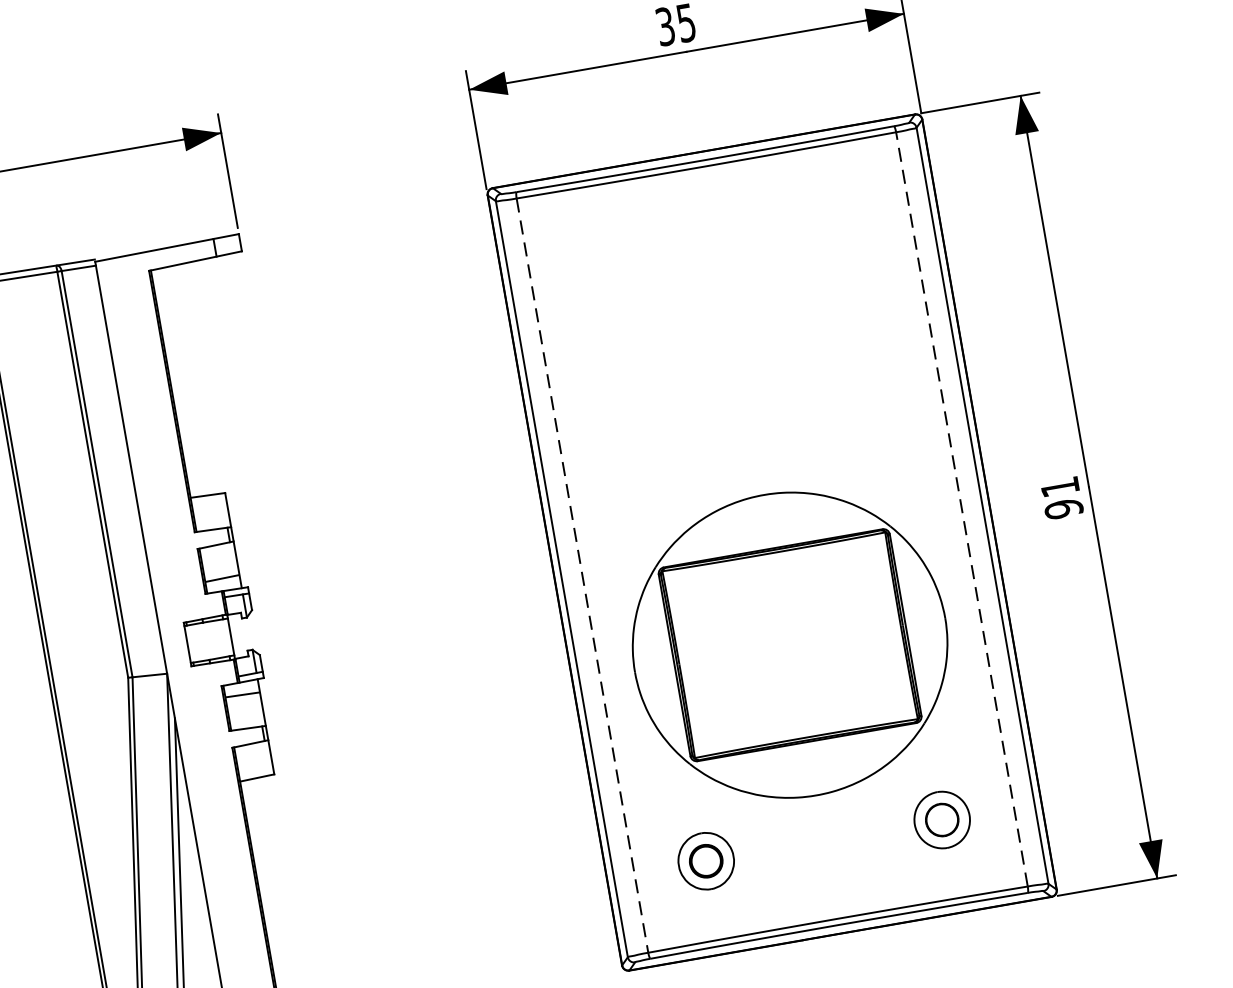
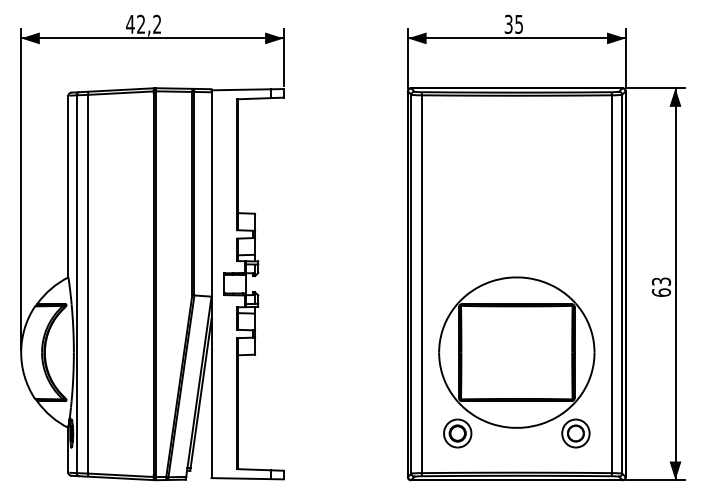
text: (1061, 496) -> (661, 286), 91 -> 63
line: (961, 510) -> (611, 284), dashed -> solid
line: (582, 576) -> (421, 284), dashed -> solid
part: (789, 645) -> (516, 352), moved

